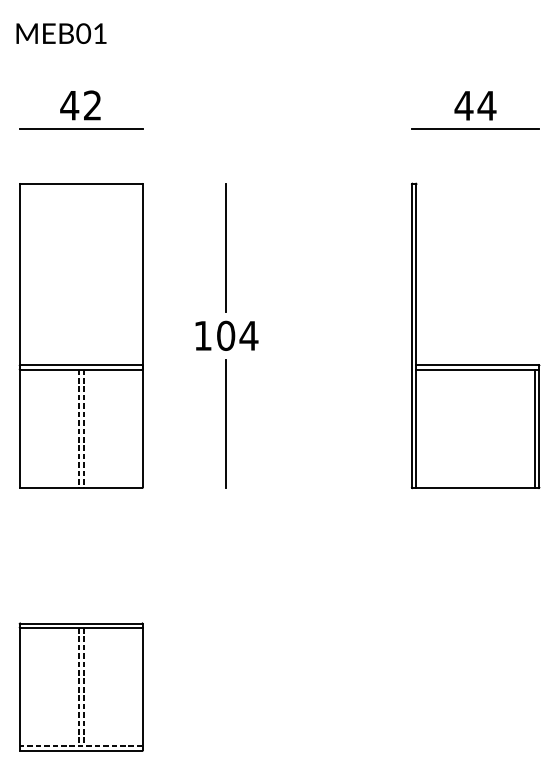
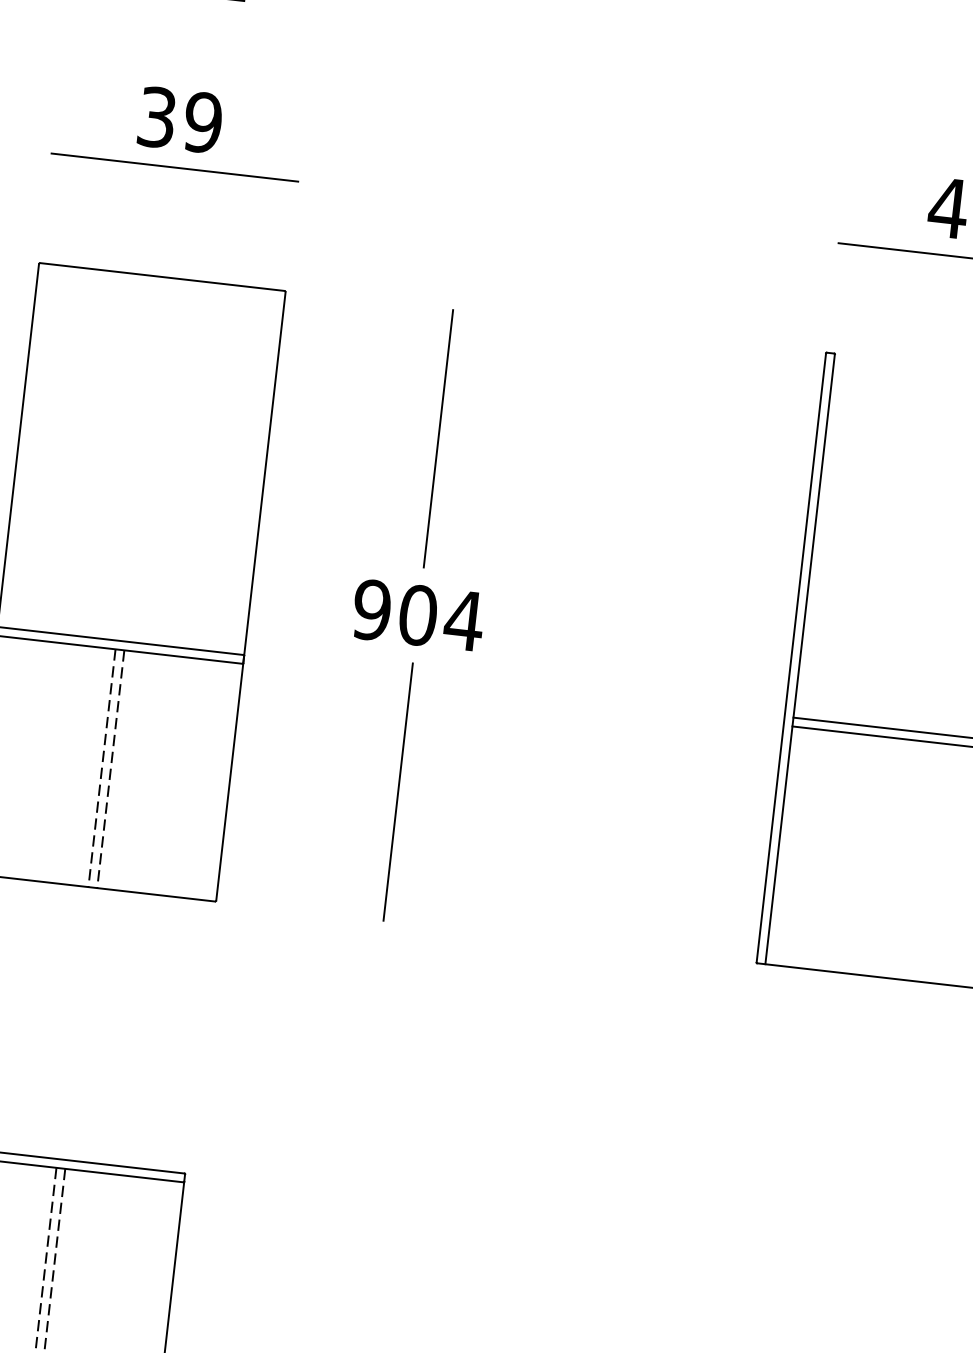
text: (80, 105) -> (178, 119), 42 -> 39
text: (203, 335) -> (372, 609), 104 -> 904

